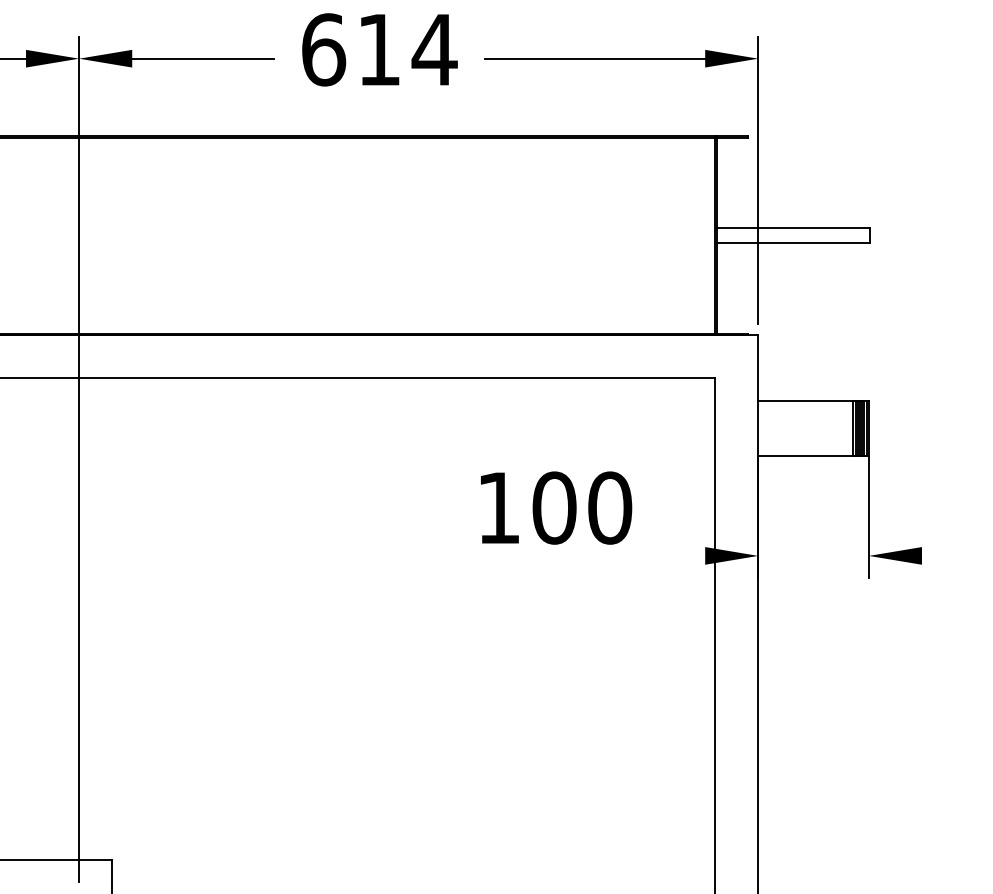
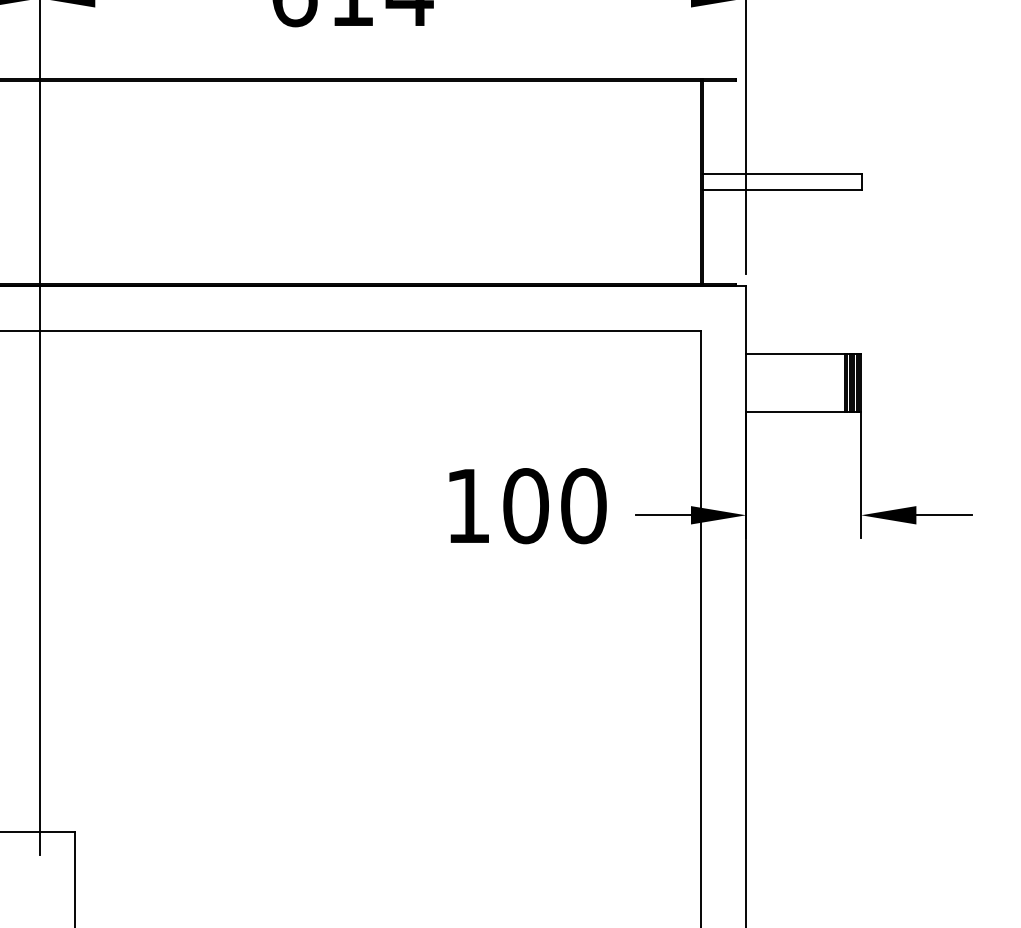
text: (556, 507) -> (528, 505), moved
line: (678, 555) -> (663, 514), added
line: (948, 555) -> (943, 514), added

